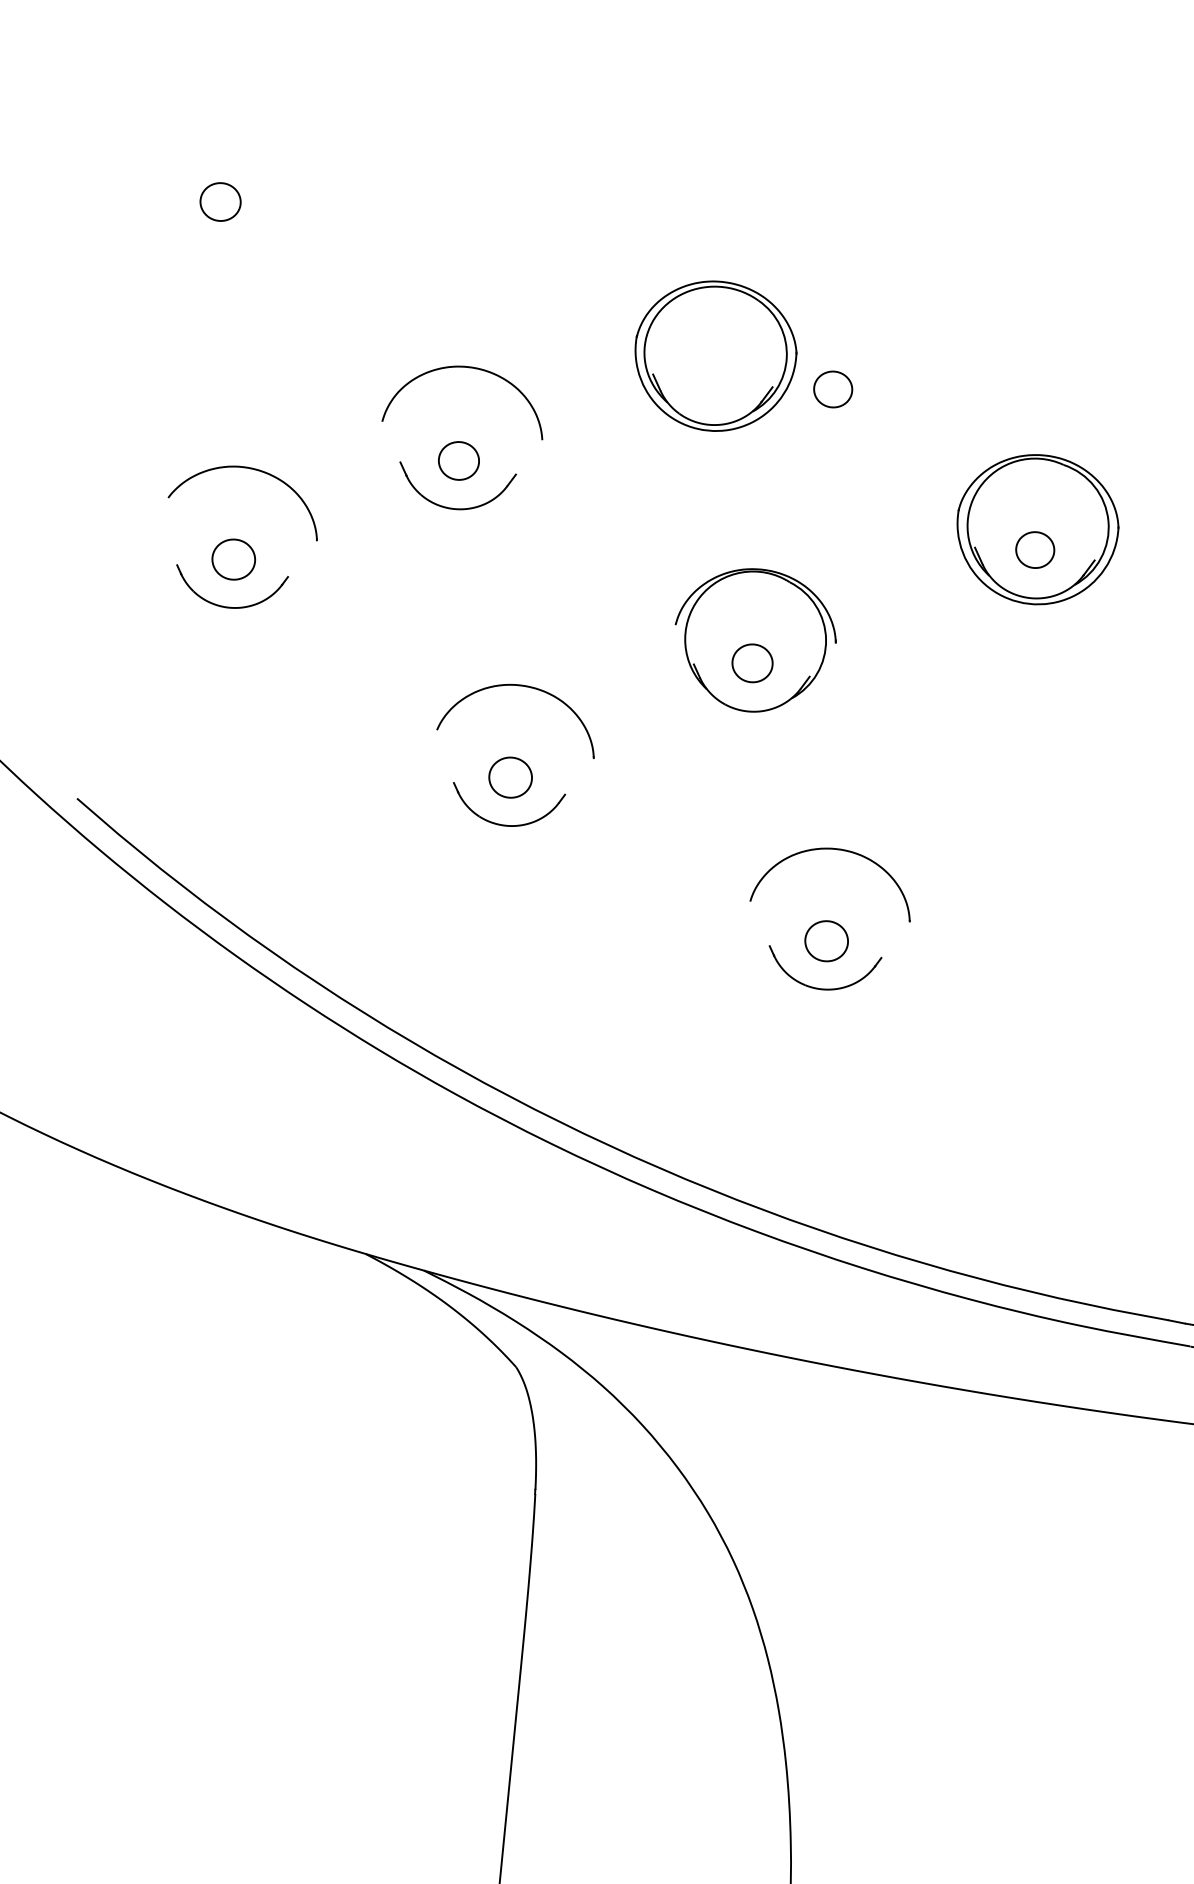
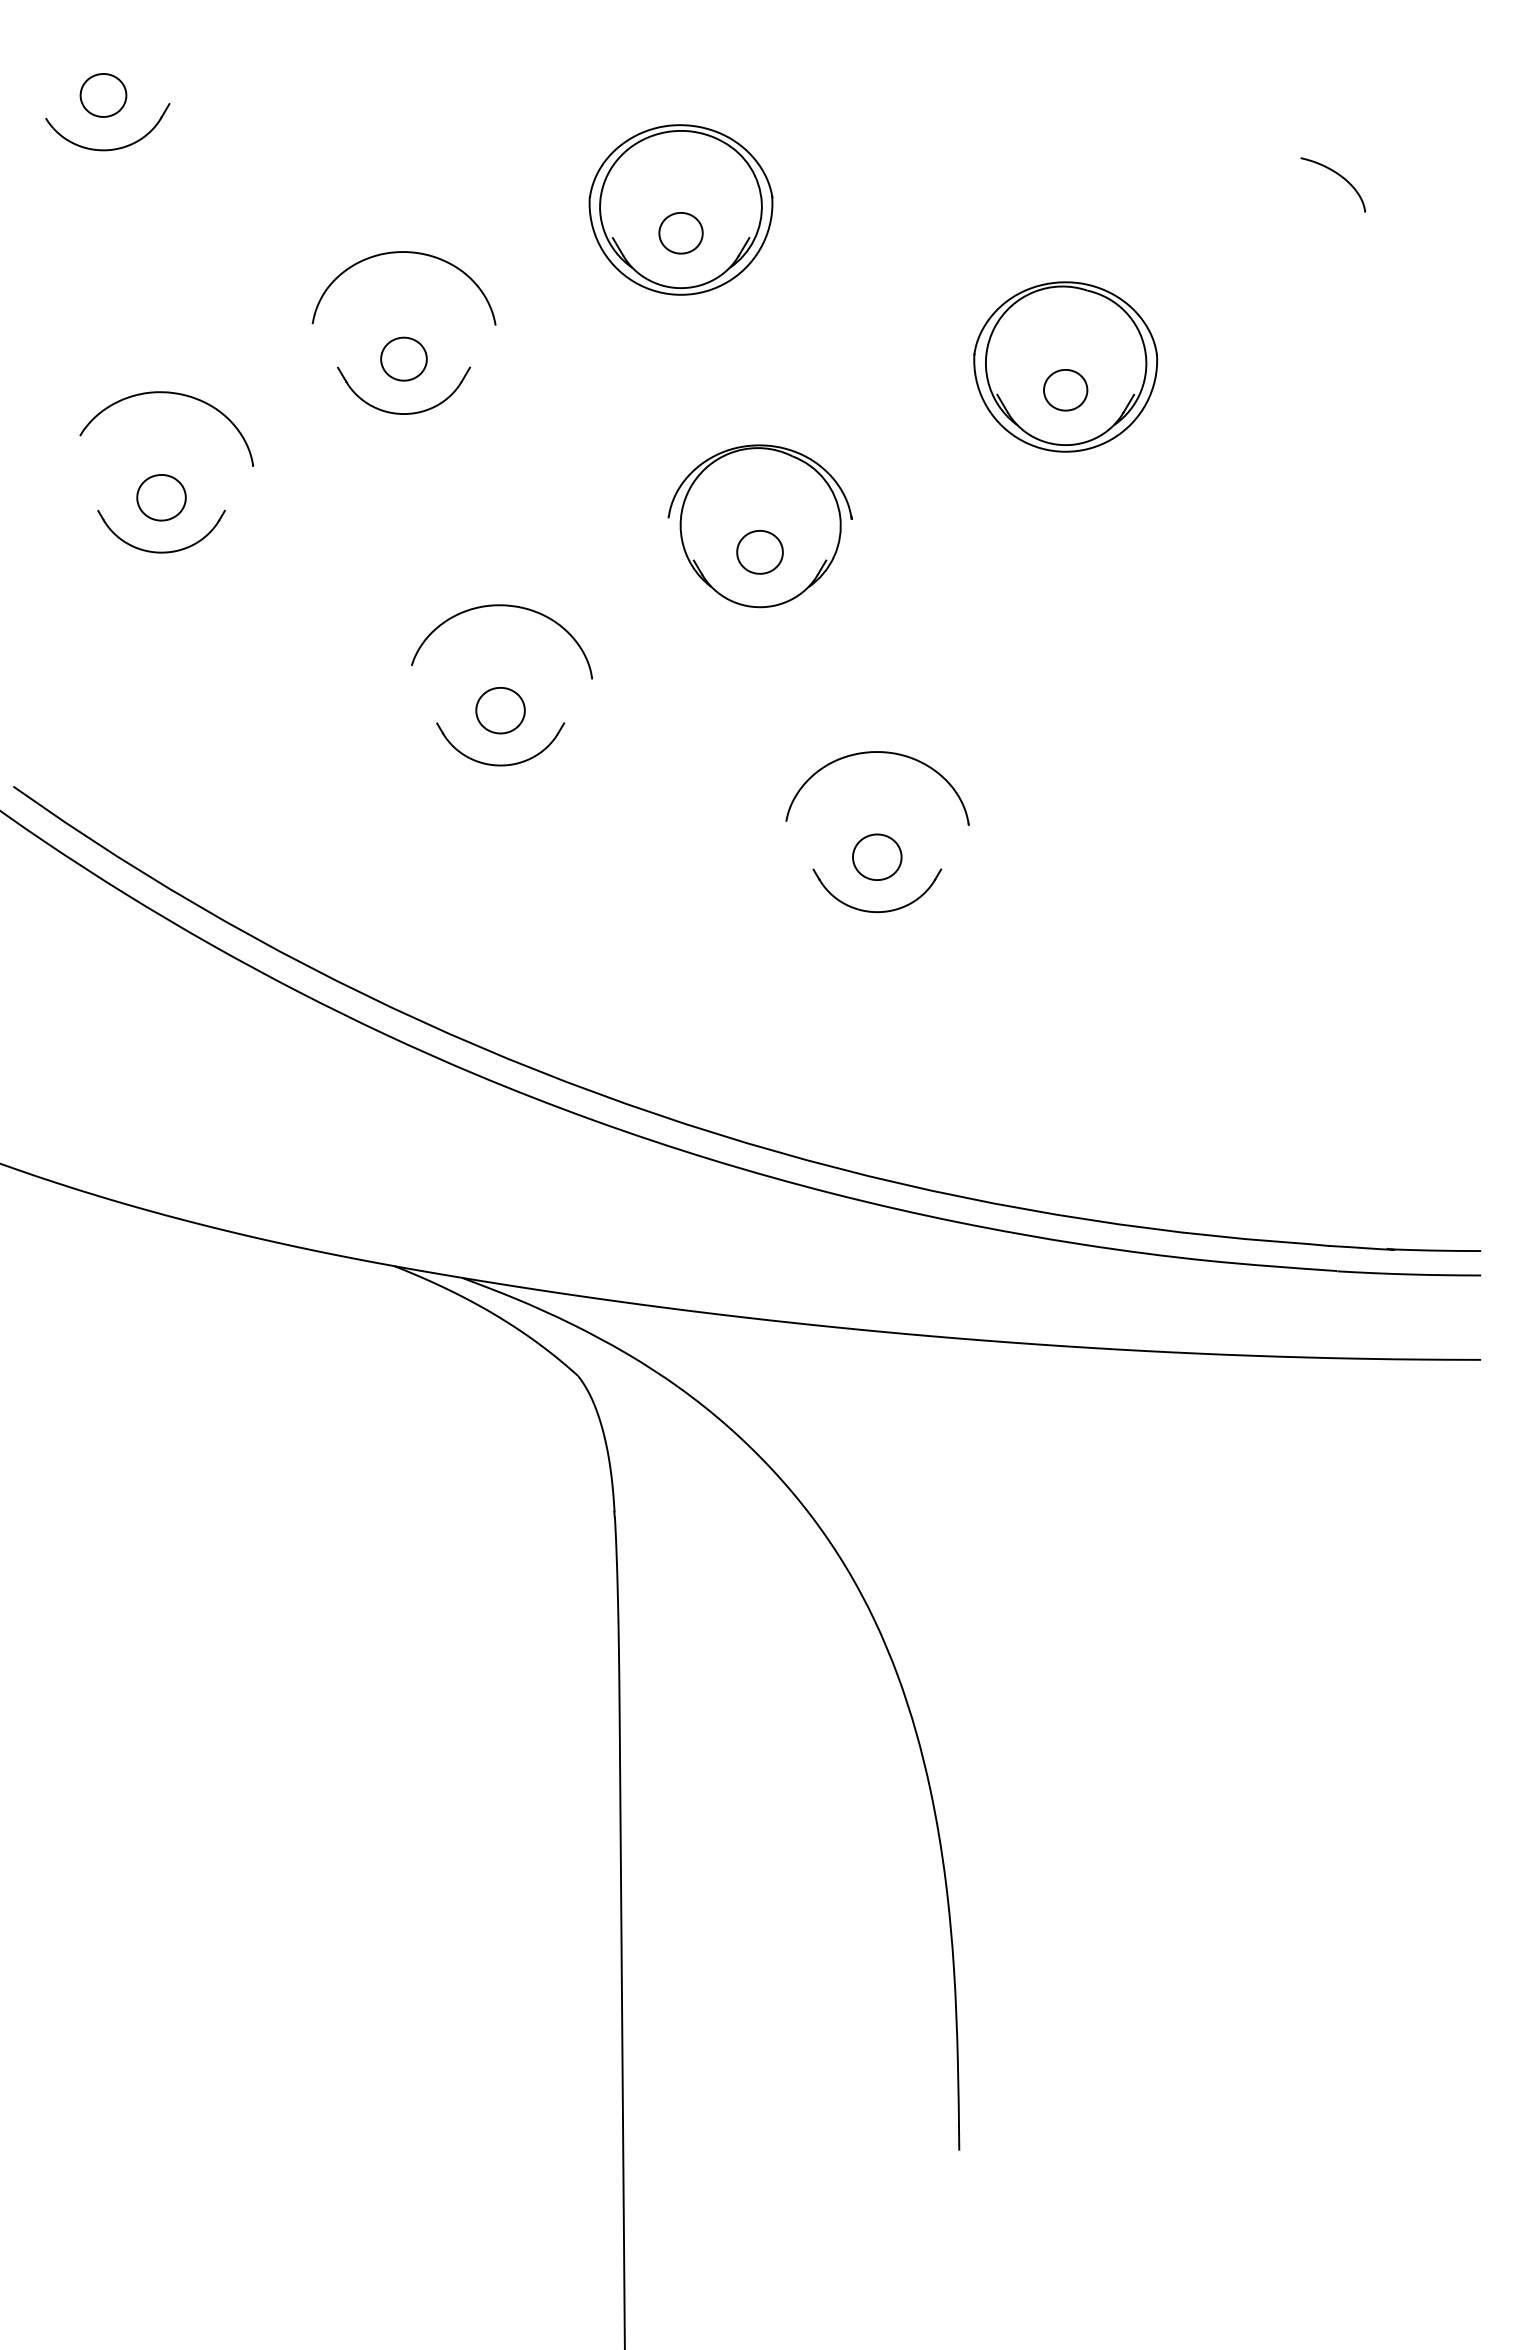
part: (223, 249) -> (112, 148), added
part: (832, 389) -> (680, 233), moved

